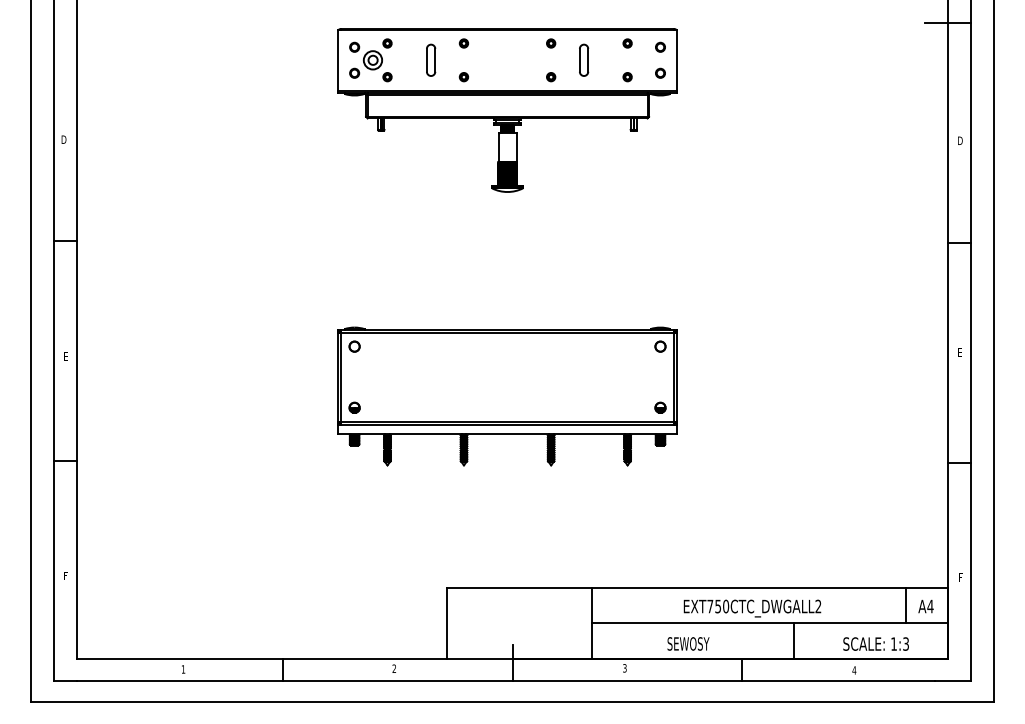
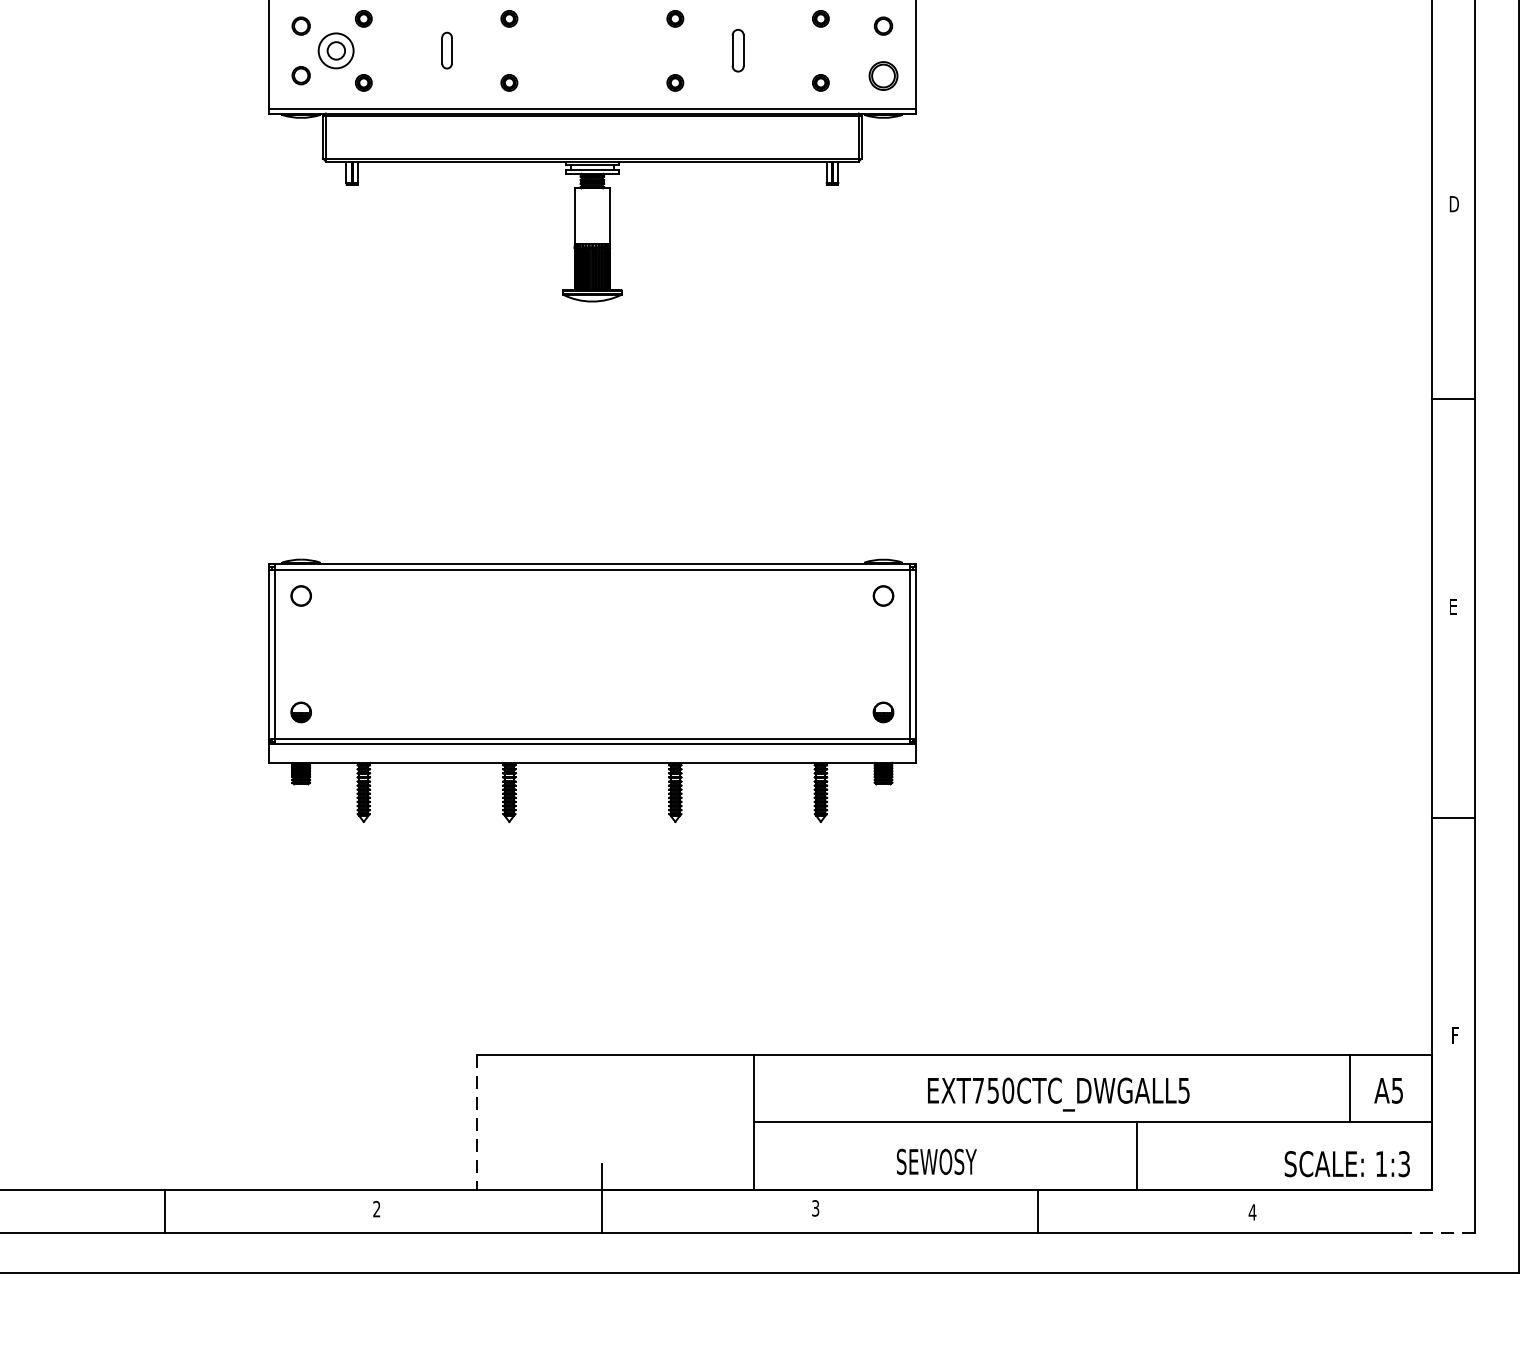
part: (431, 59) -> (447, 49), size x0.6
part: (584, 59) -> (738, 49), size x0.7
part: (660, 72) -> (883, 74), size x1.6
text: (818, 606) -> (1184, 1090), EXT750CTC_DWGALL2 -> EXT750CTC_DWGALL5
text: (930, 606) -> (1397, 1090), A4 -> A5
line: (446, 623) -> (476, 1122), solid -> dashed
text: (875, 643) -> (1346, 1162), moved
line: (952, 681) -> (1439, 1233), solid -> dashed

